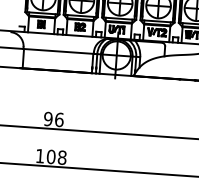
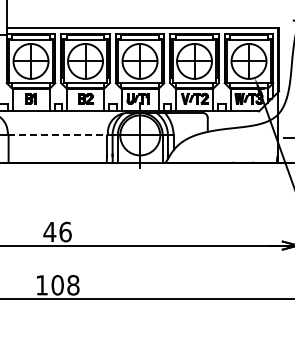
line: (59, 51) -> (58, 135), solid -> dashed
text: (48, 118) -> (49, 231), 96 -> 46

